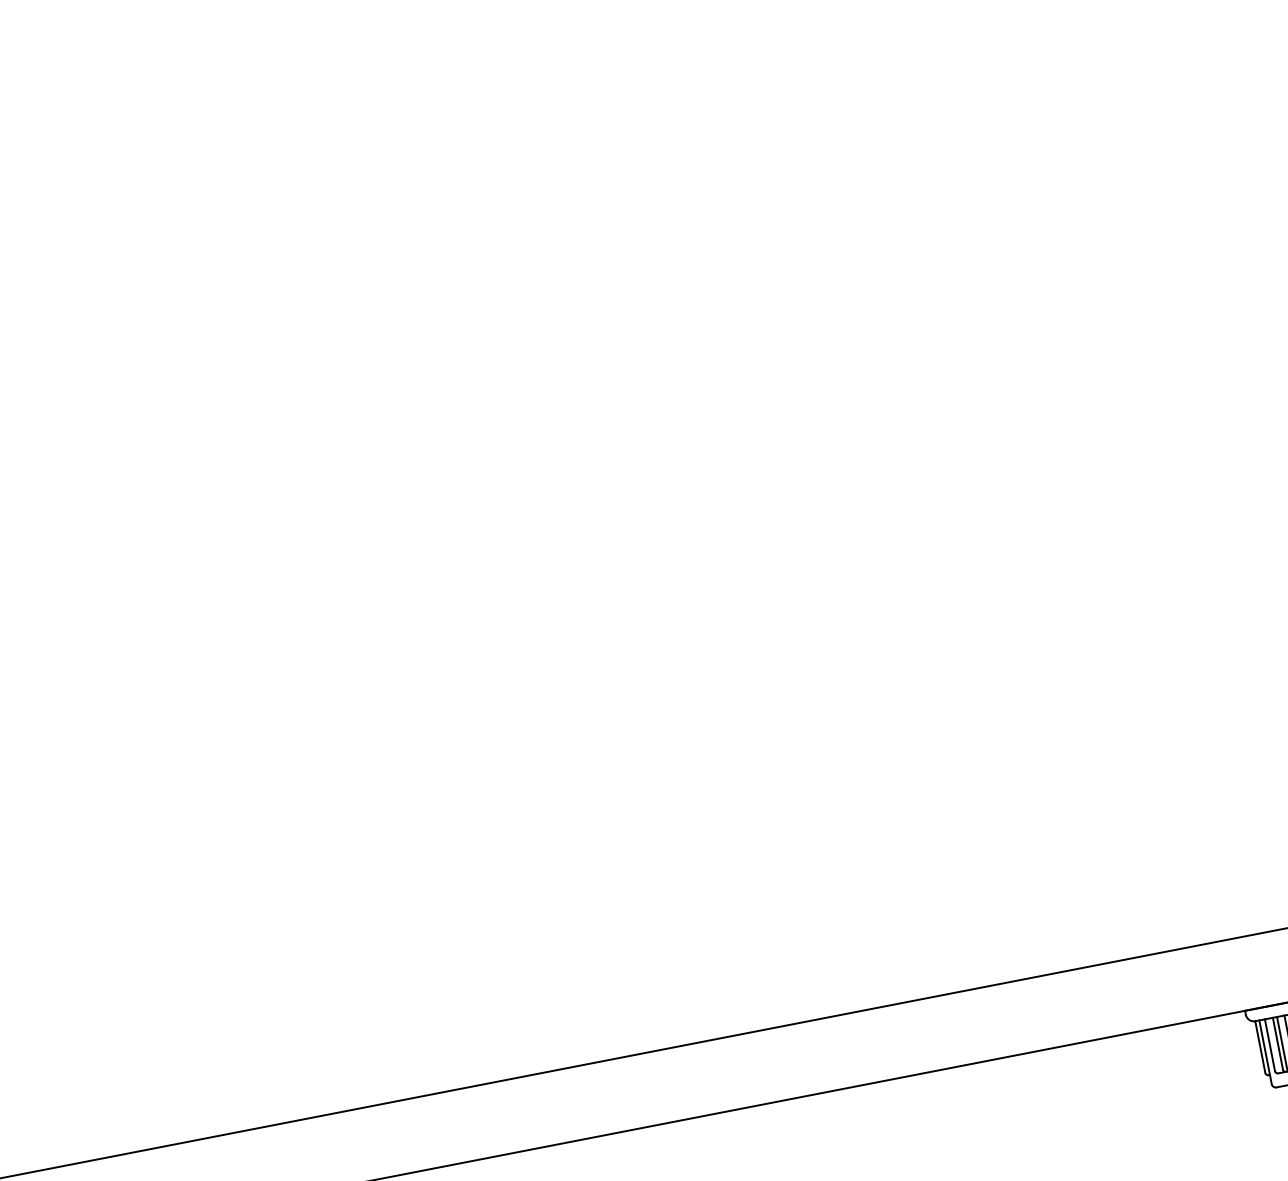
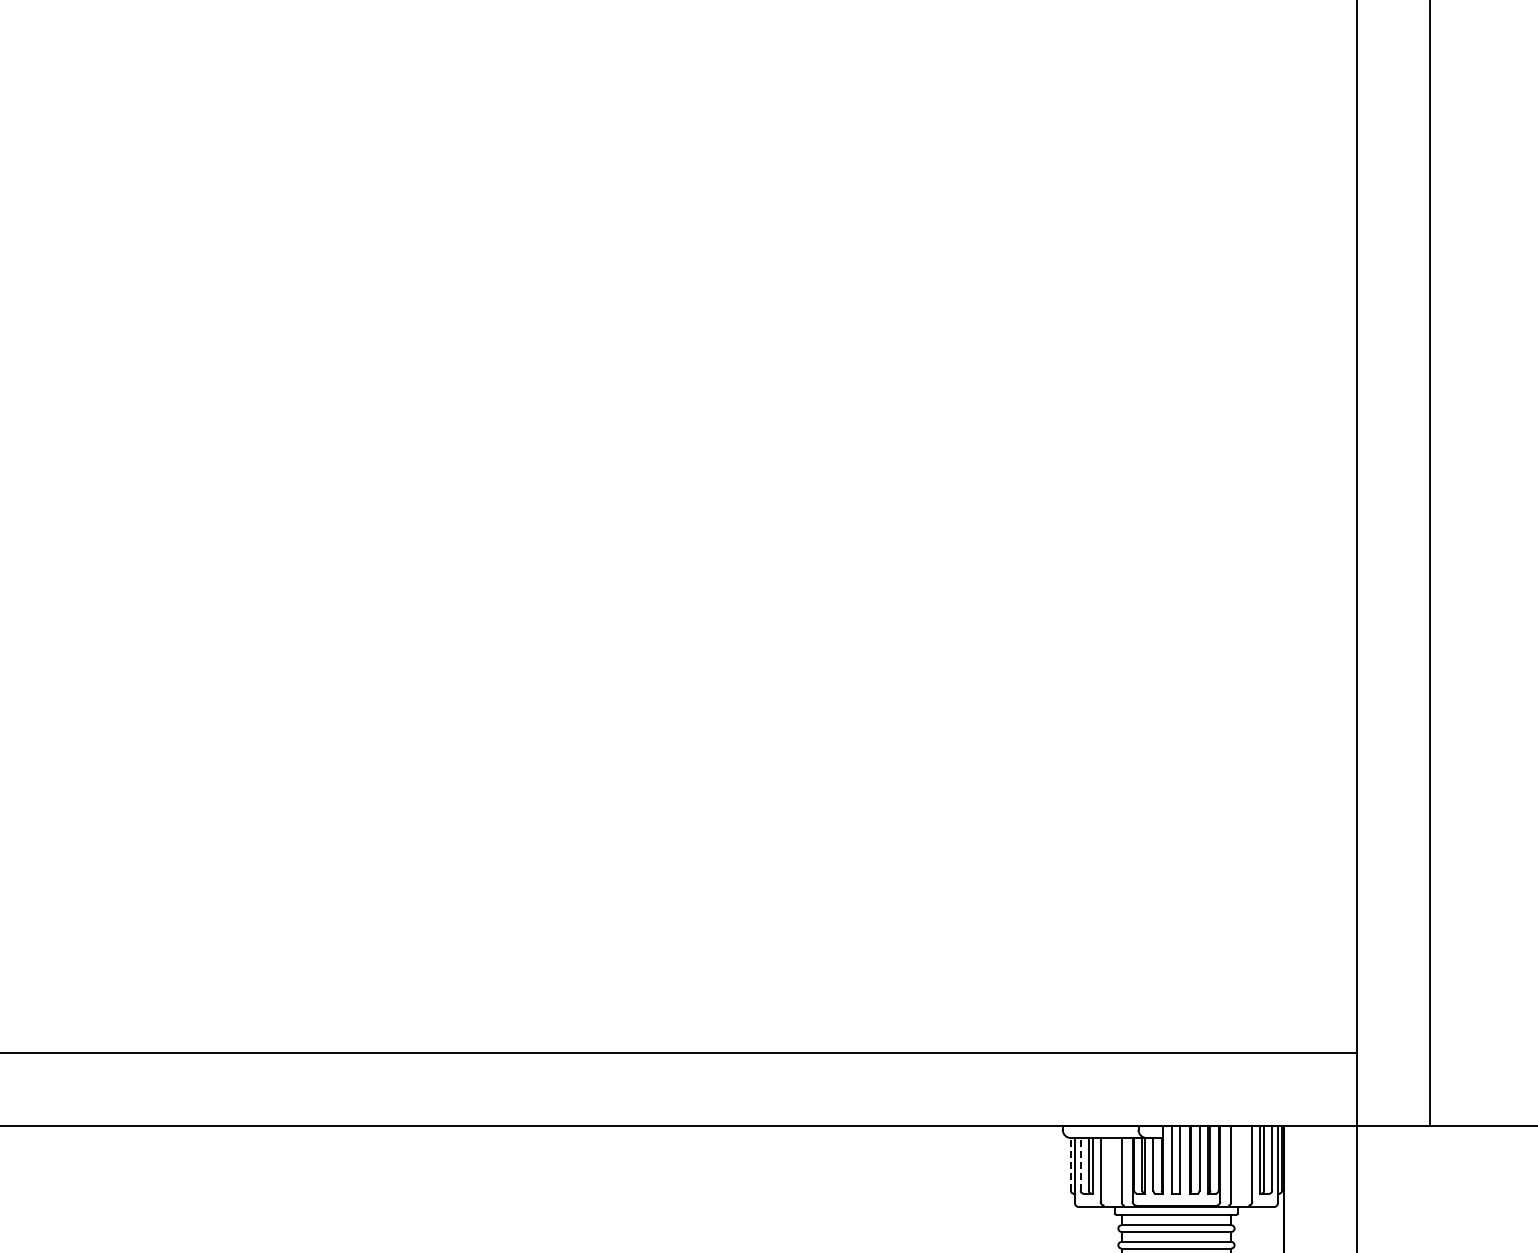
line: (1269, 1044) -> (1080, 1163), solid -> dashed
line: (1259, 1046) -> (1070, 1163), solid -> dashed

